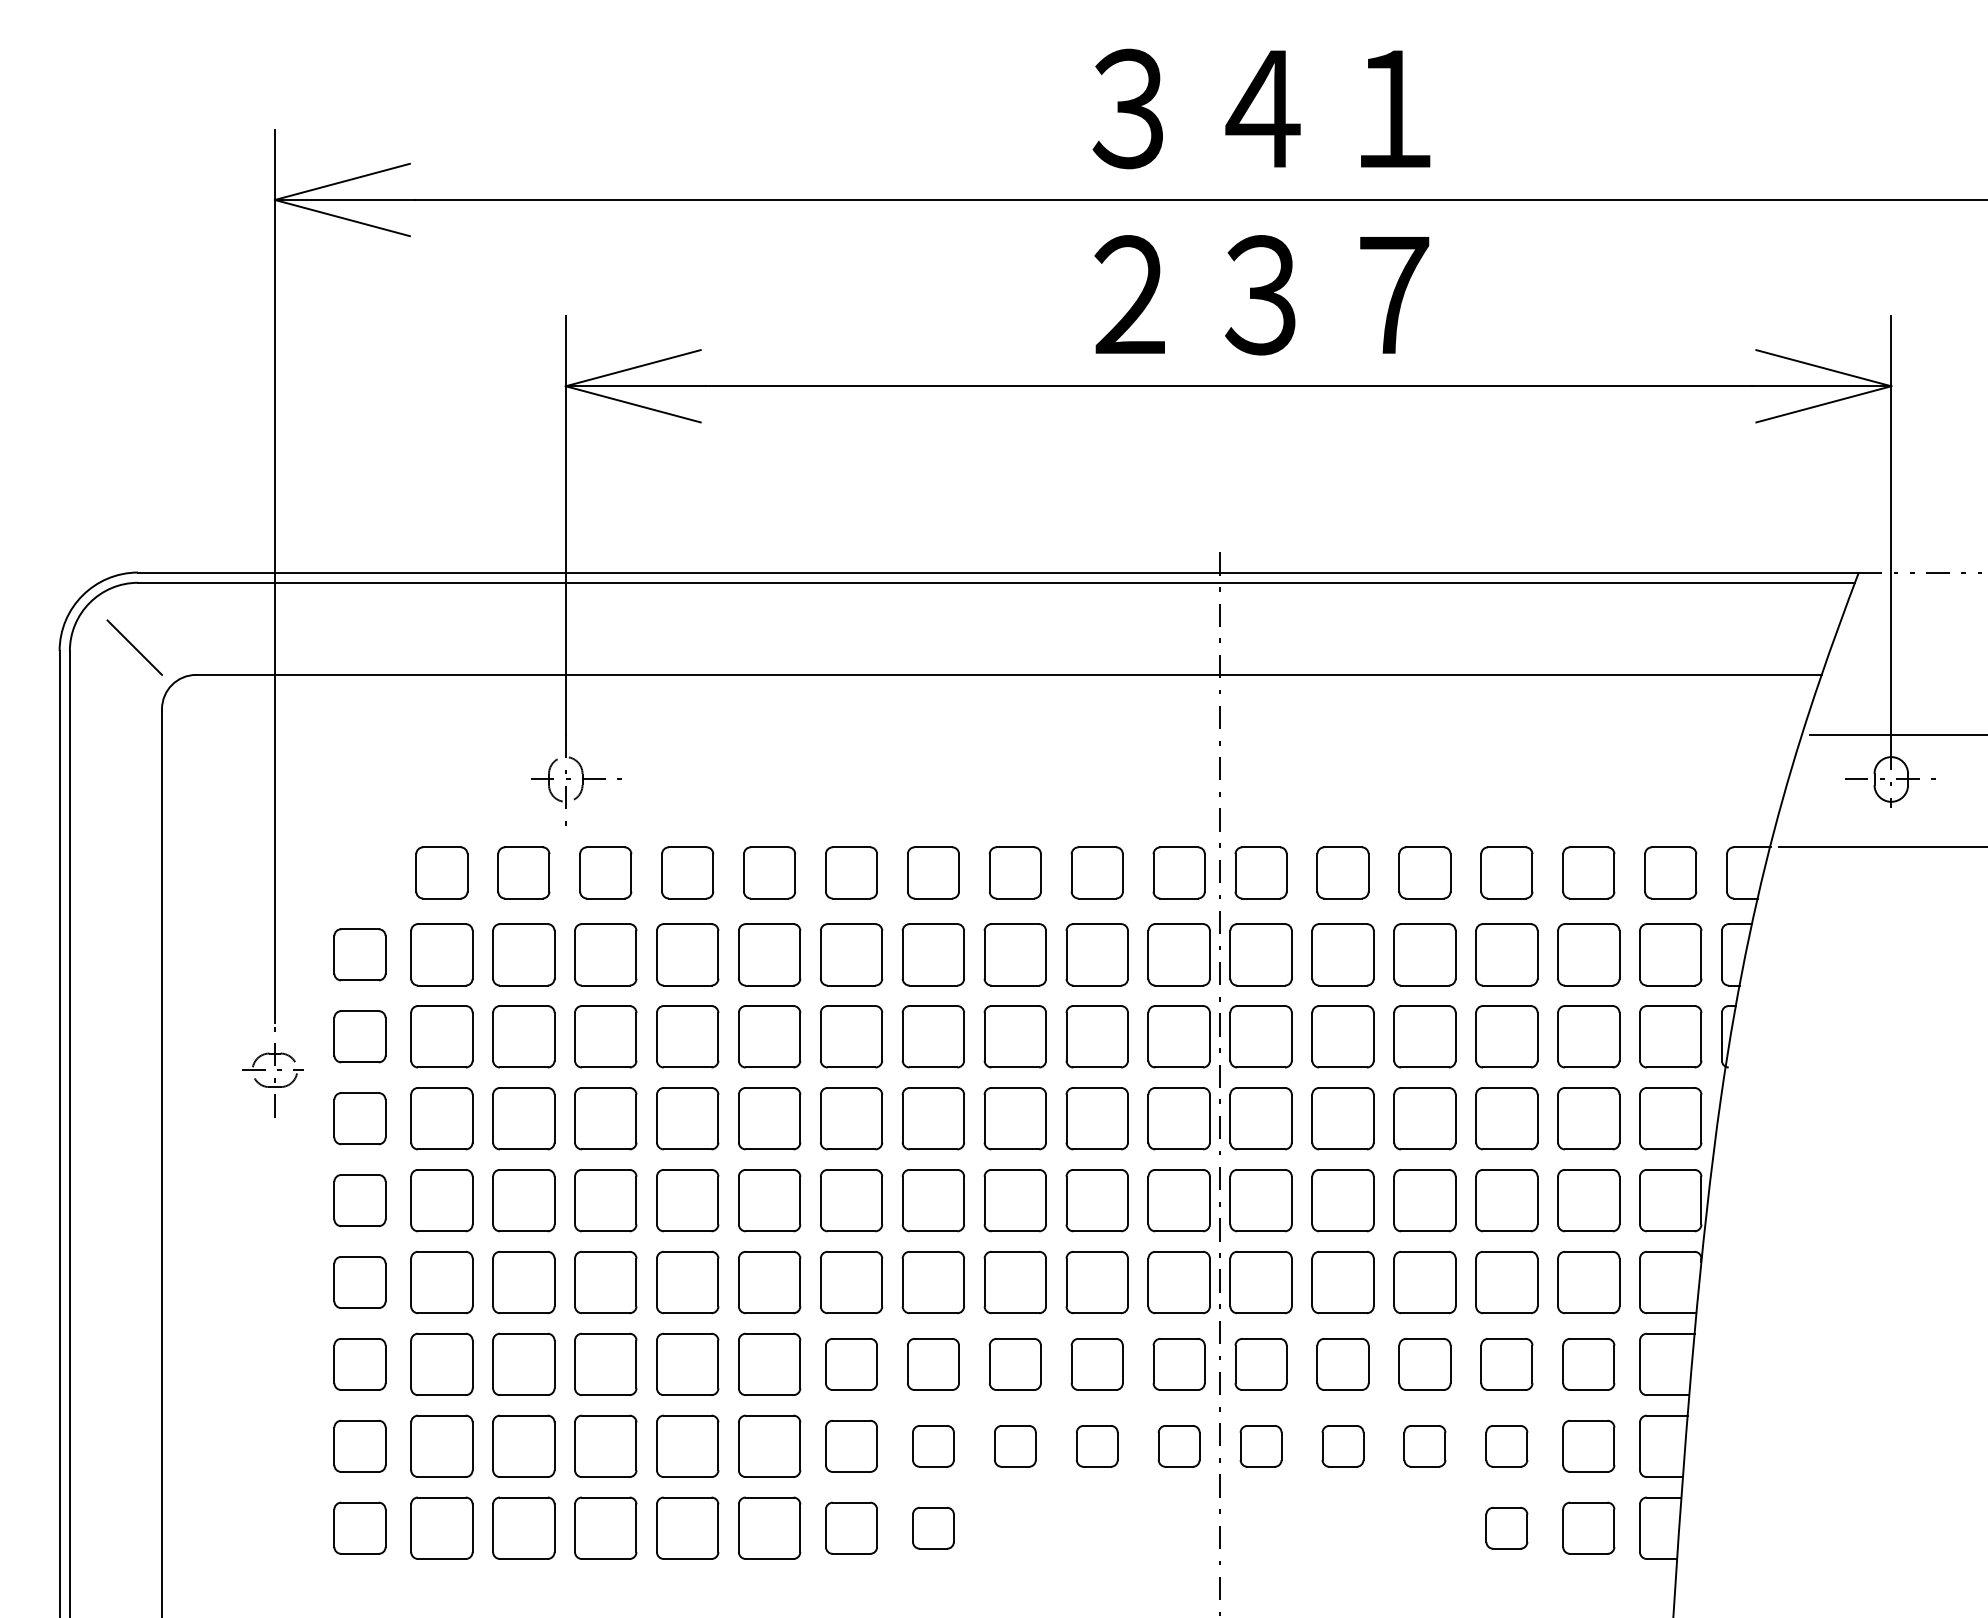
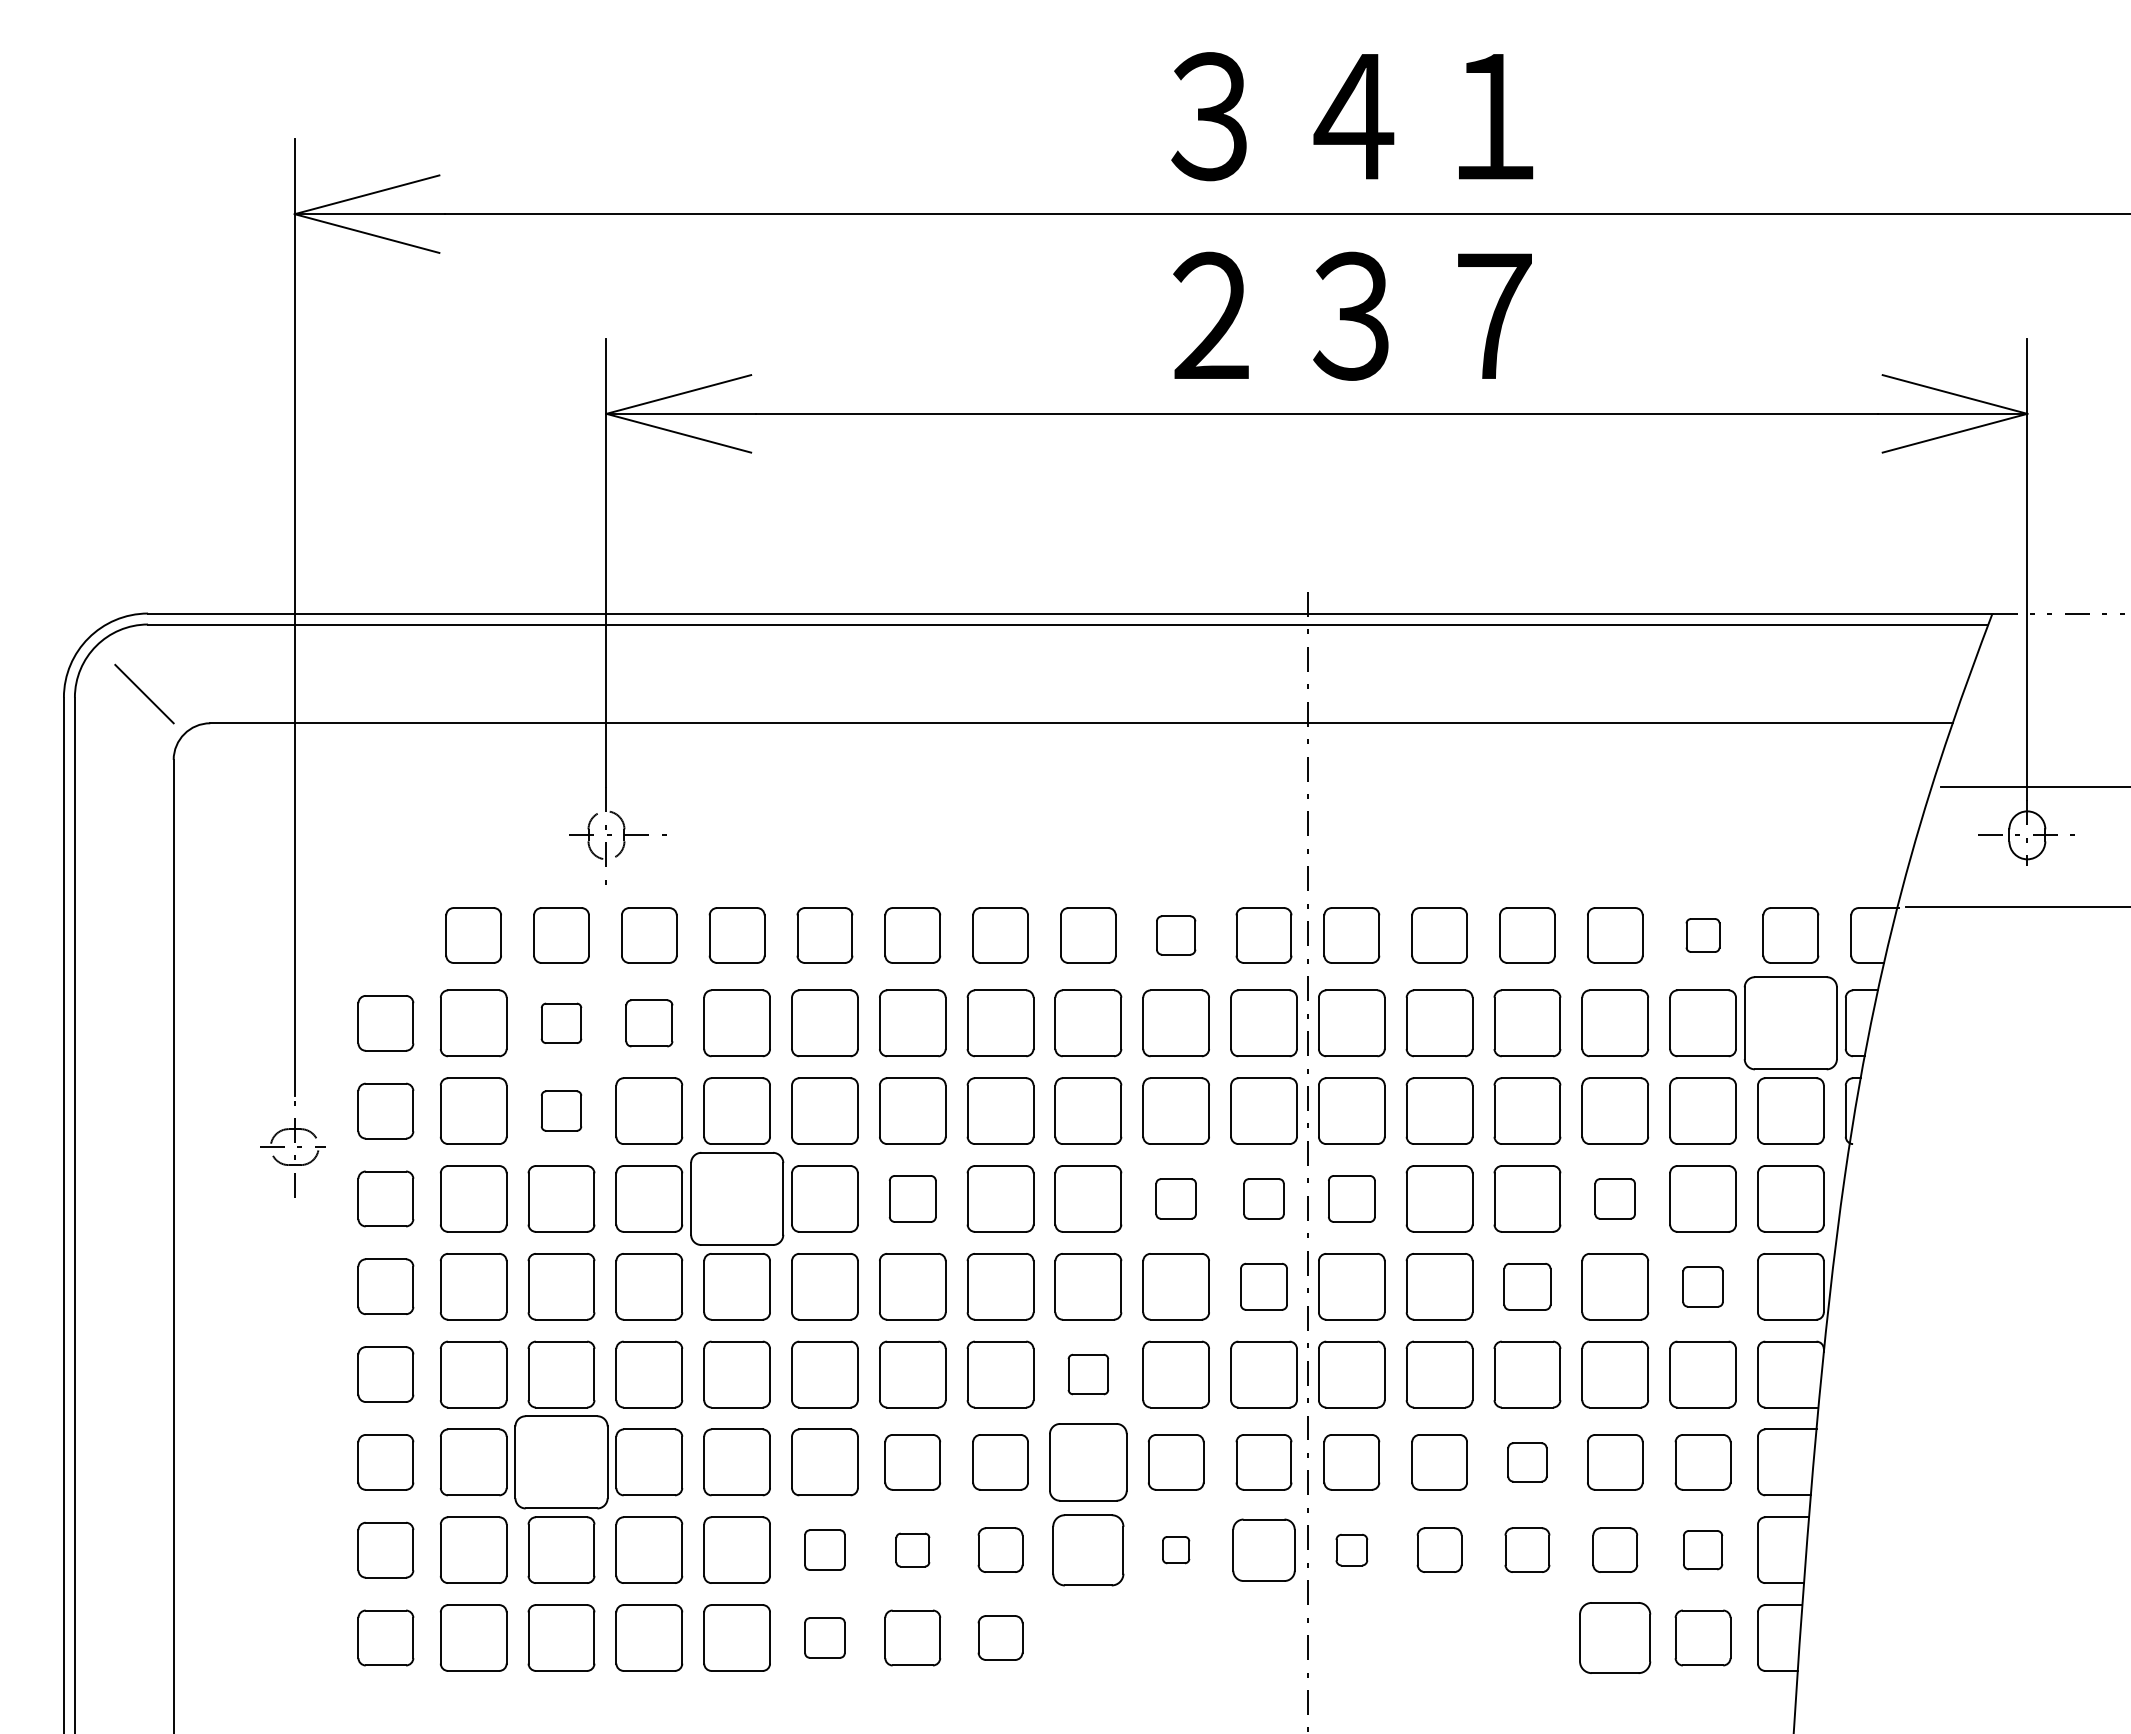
part: (1096, 872) -> (1175, 935), size x0.7
part: (1588, 872) -> (1702, 935), size x0.6
part: (523, 954) -> (561, 1023), size x0.6
part: (605, 954) -> (649, 1023), size x0.7
part: (1670, 954) -> (1790, 1023), size x1.4
part: (523, 1036) -> (561, 1110), size x0.6
part: (687, 1118) -> (736, 1198), size x1.4
part: (851, 1118) -> (912, 1198), size x0.7
part: (1096, 1118) -> (1175, 1198), size x0.6
part: (1178, 1118) -> (1263, 1198), size x0.6
part: (1260, 1118) -> (1351, 1198), size x0.7
part: (1506, 1118) -> (1614, 1198), size x0.6
part: (1178, 1200) -> (1263, 1286), size x0.7
part: (1424, 1200) -> (1527, 1286), size x0.7
part: (1588, 1200) -> (1702, 1286), size x0.6
part: (1015, 1282) -> (1088, 1374), size x0.6
part: (523, 1364) -> (561, 1462), size x1.4
part: (1015, 1364) -> (1088, 1462), size x1.4
part: (1424, 1364) -> (1527, 1462), size x0.7
part: (769, 1445) -> (824, 1549), size x0.6
part: (851, 1445) -> (912, 1549), size x0.6
part: (1015, 1445) -> (1088, 1549), size x1.6
part: (1096, 1445) -> (1175, 1549), size x0.6
part: (1178, 1445) -> (1263, 1549), size x1.4
part: (1260, 1445) -> (1351, 1549), size x0.7
part: (1588, 1445) -> (1702, 1549), size x0.7
part: (769, 1527) -> (824, 1637), size x0.6
part: (1507, 1527) -> (1615, 1637), size x1.6

